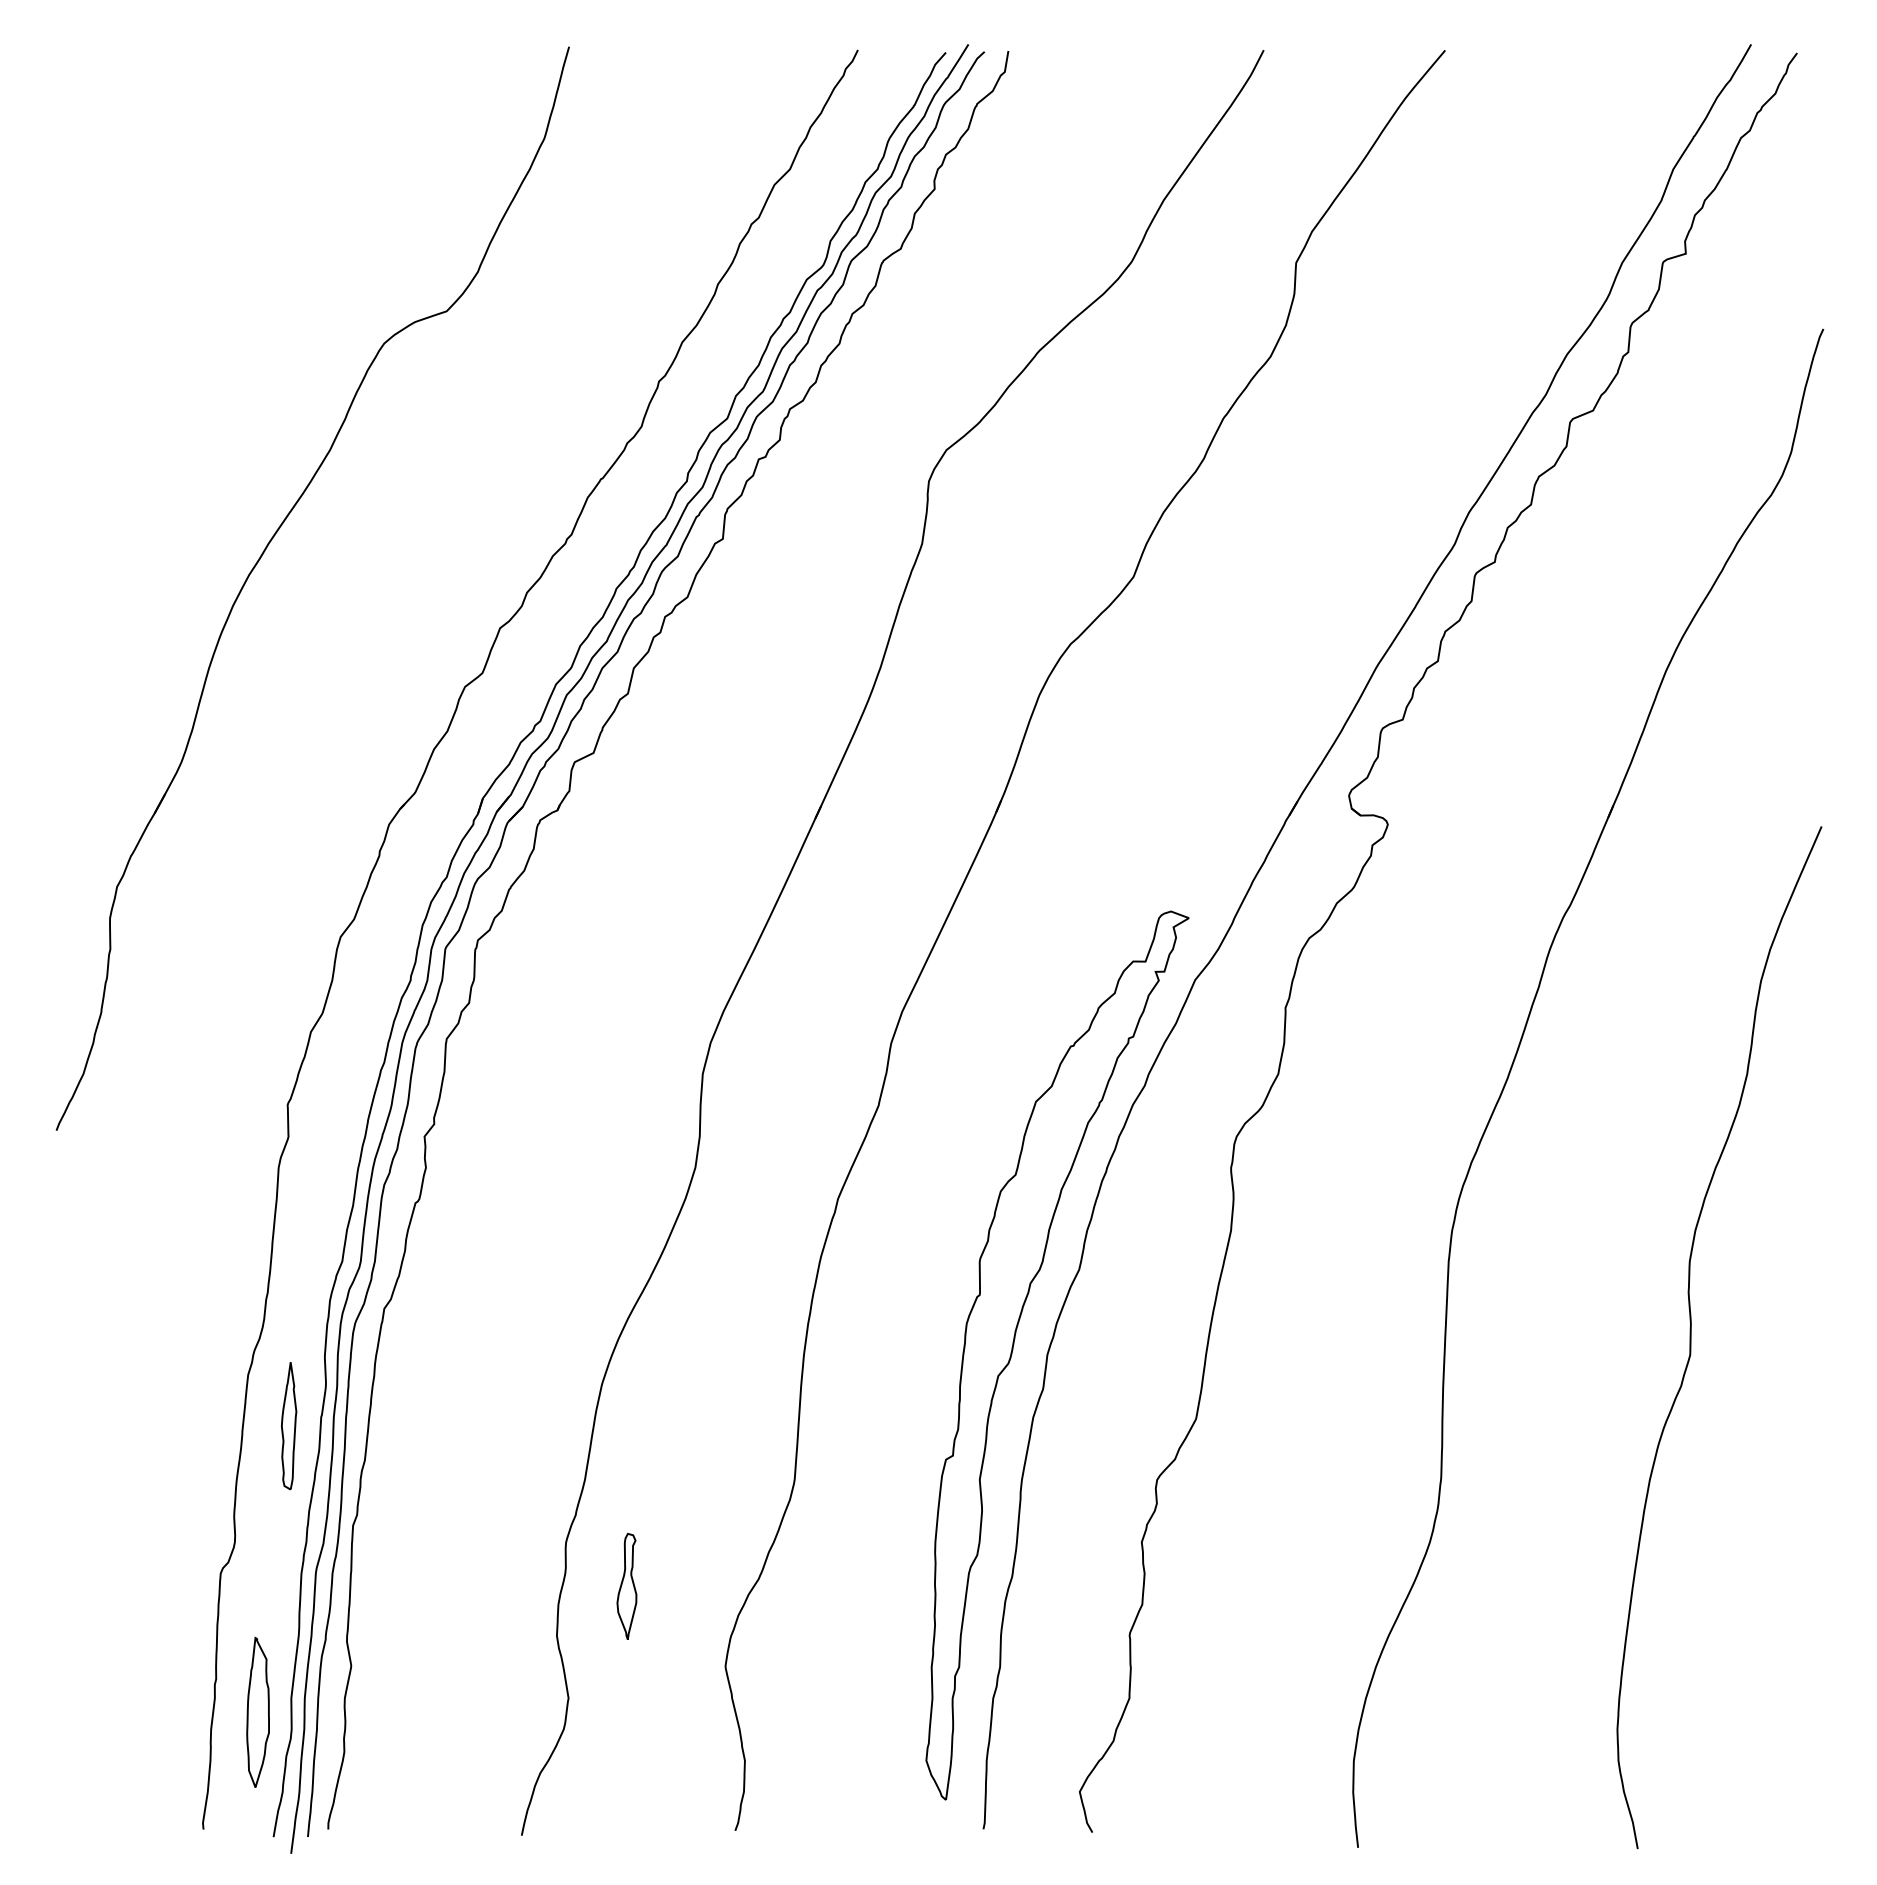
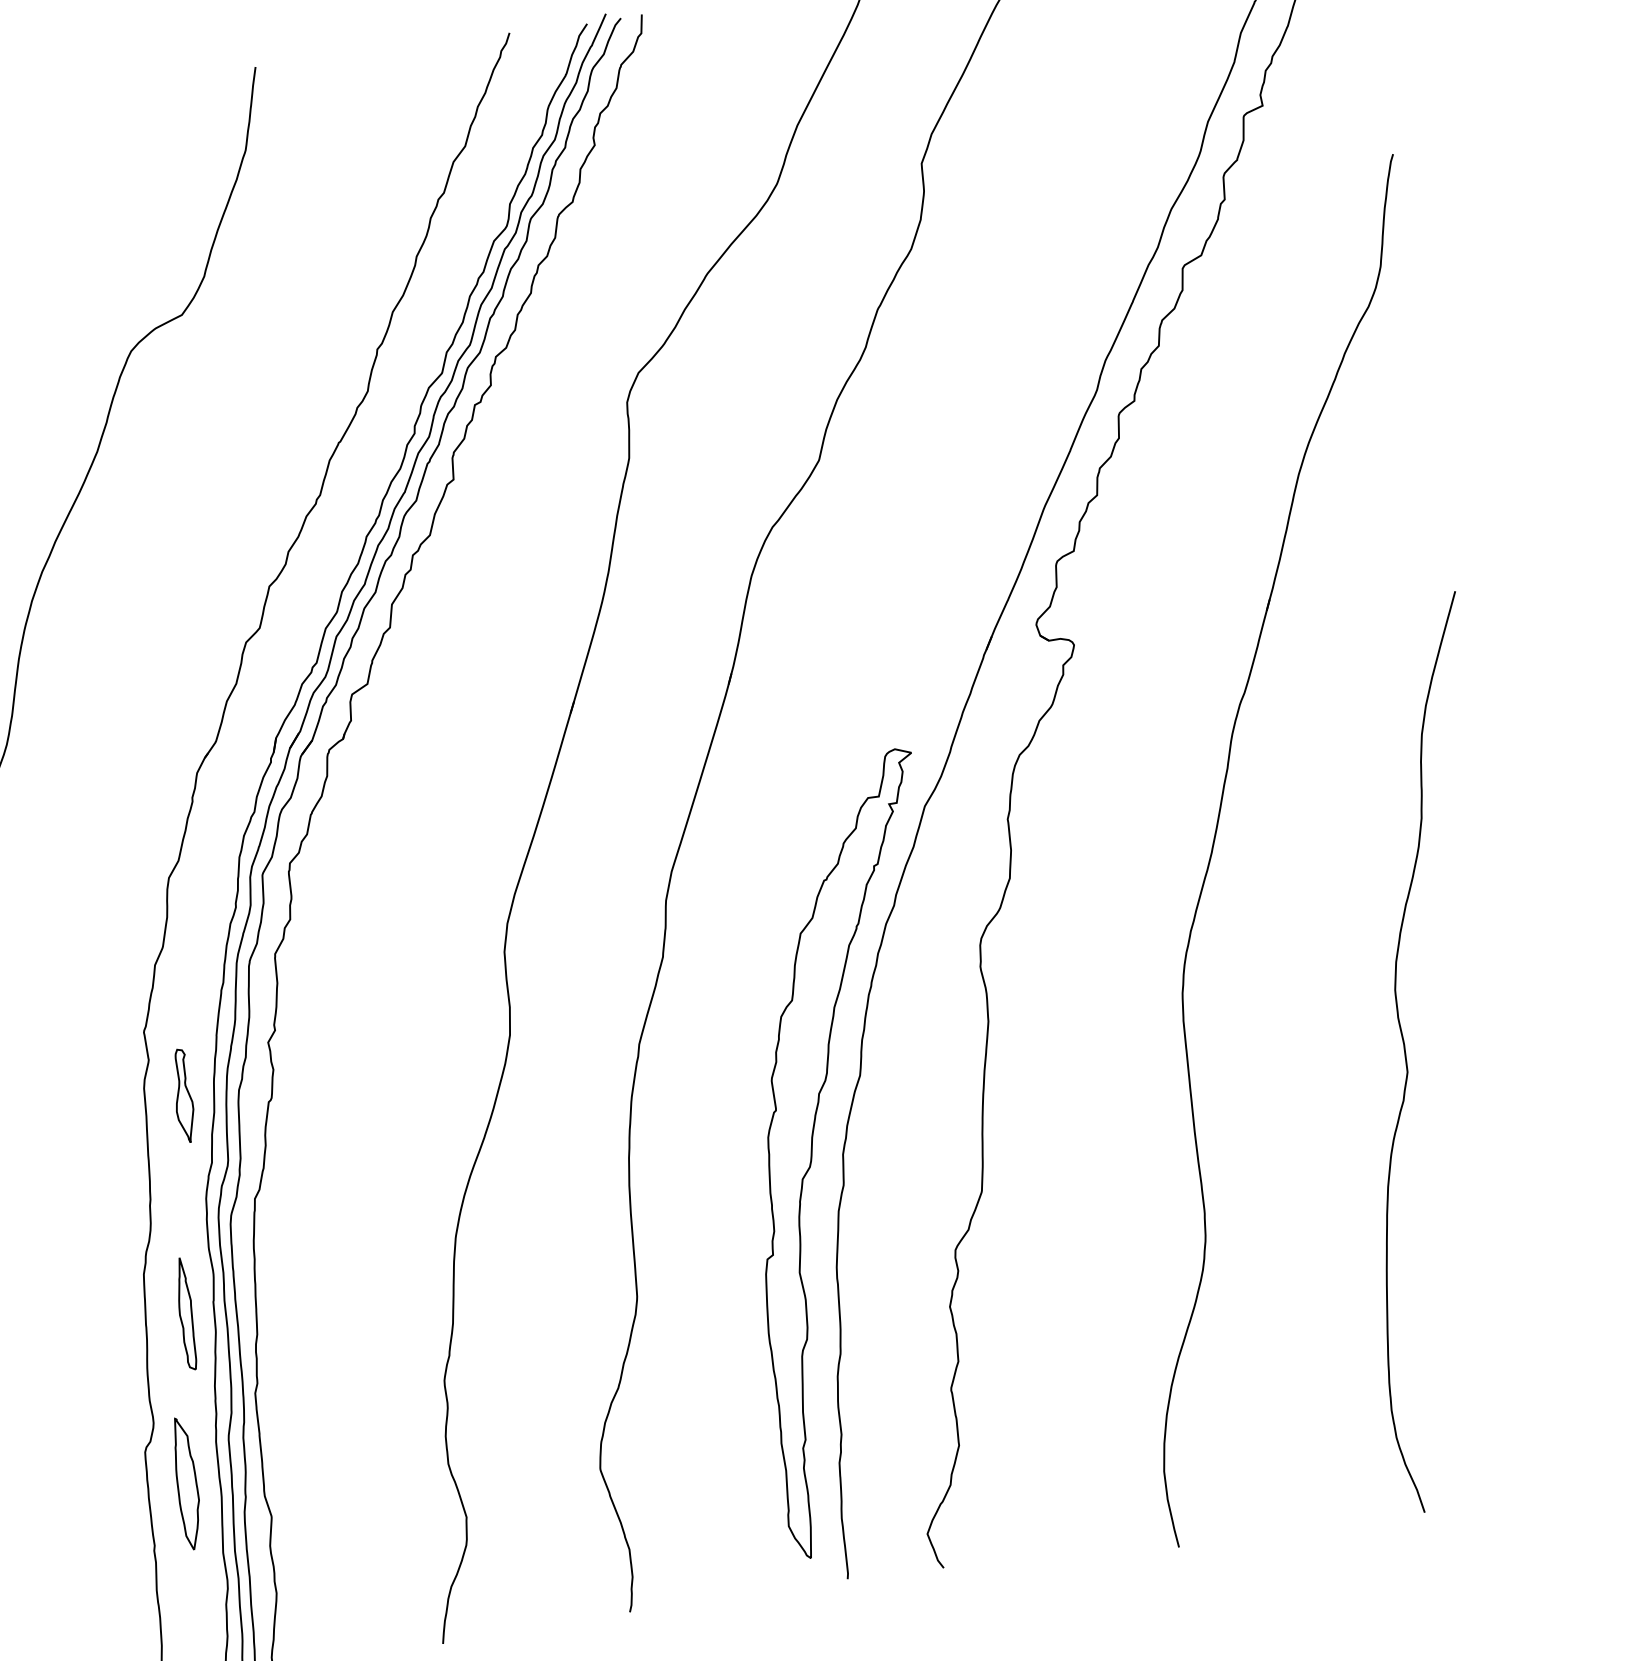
part: (626, 1585) -> (182, 1095), moved
part: (257, 1711) -> (186, 1483), moved

